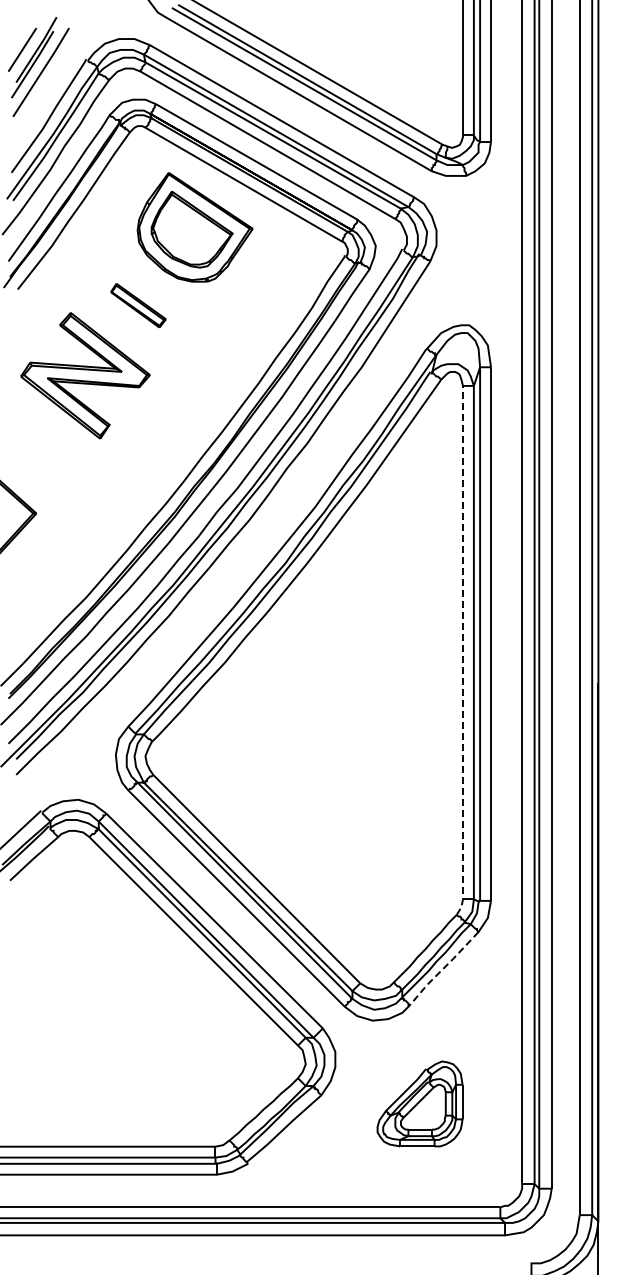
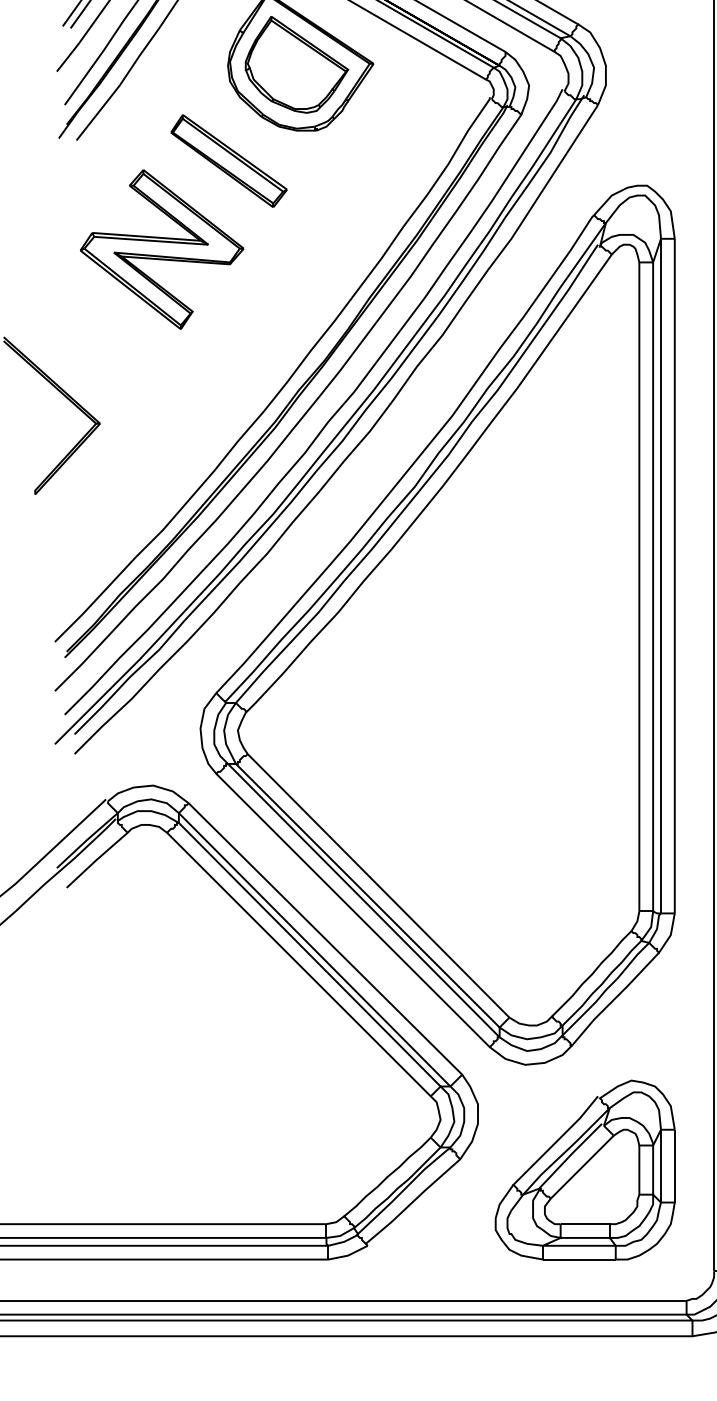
part: (138, 305) -> (229, 160), size x1.67
line: (462, 652) -> (638, 599), dashed -> solid
line: (443, 968) -> (614, 998), dashed -> solid
part: (419, 1103) -> (584, 1169), size x1.67

